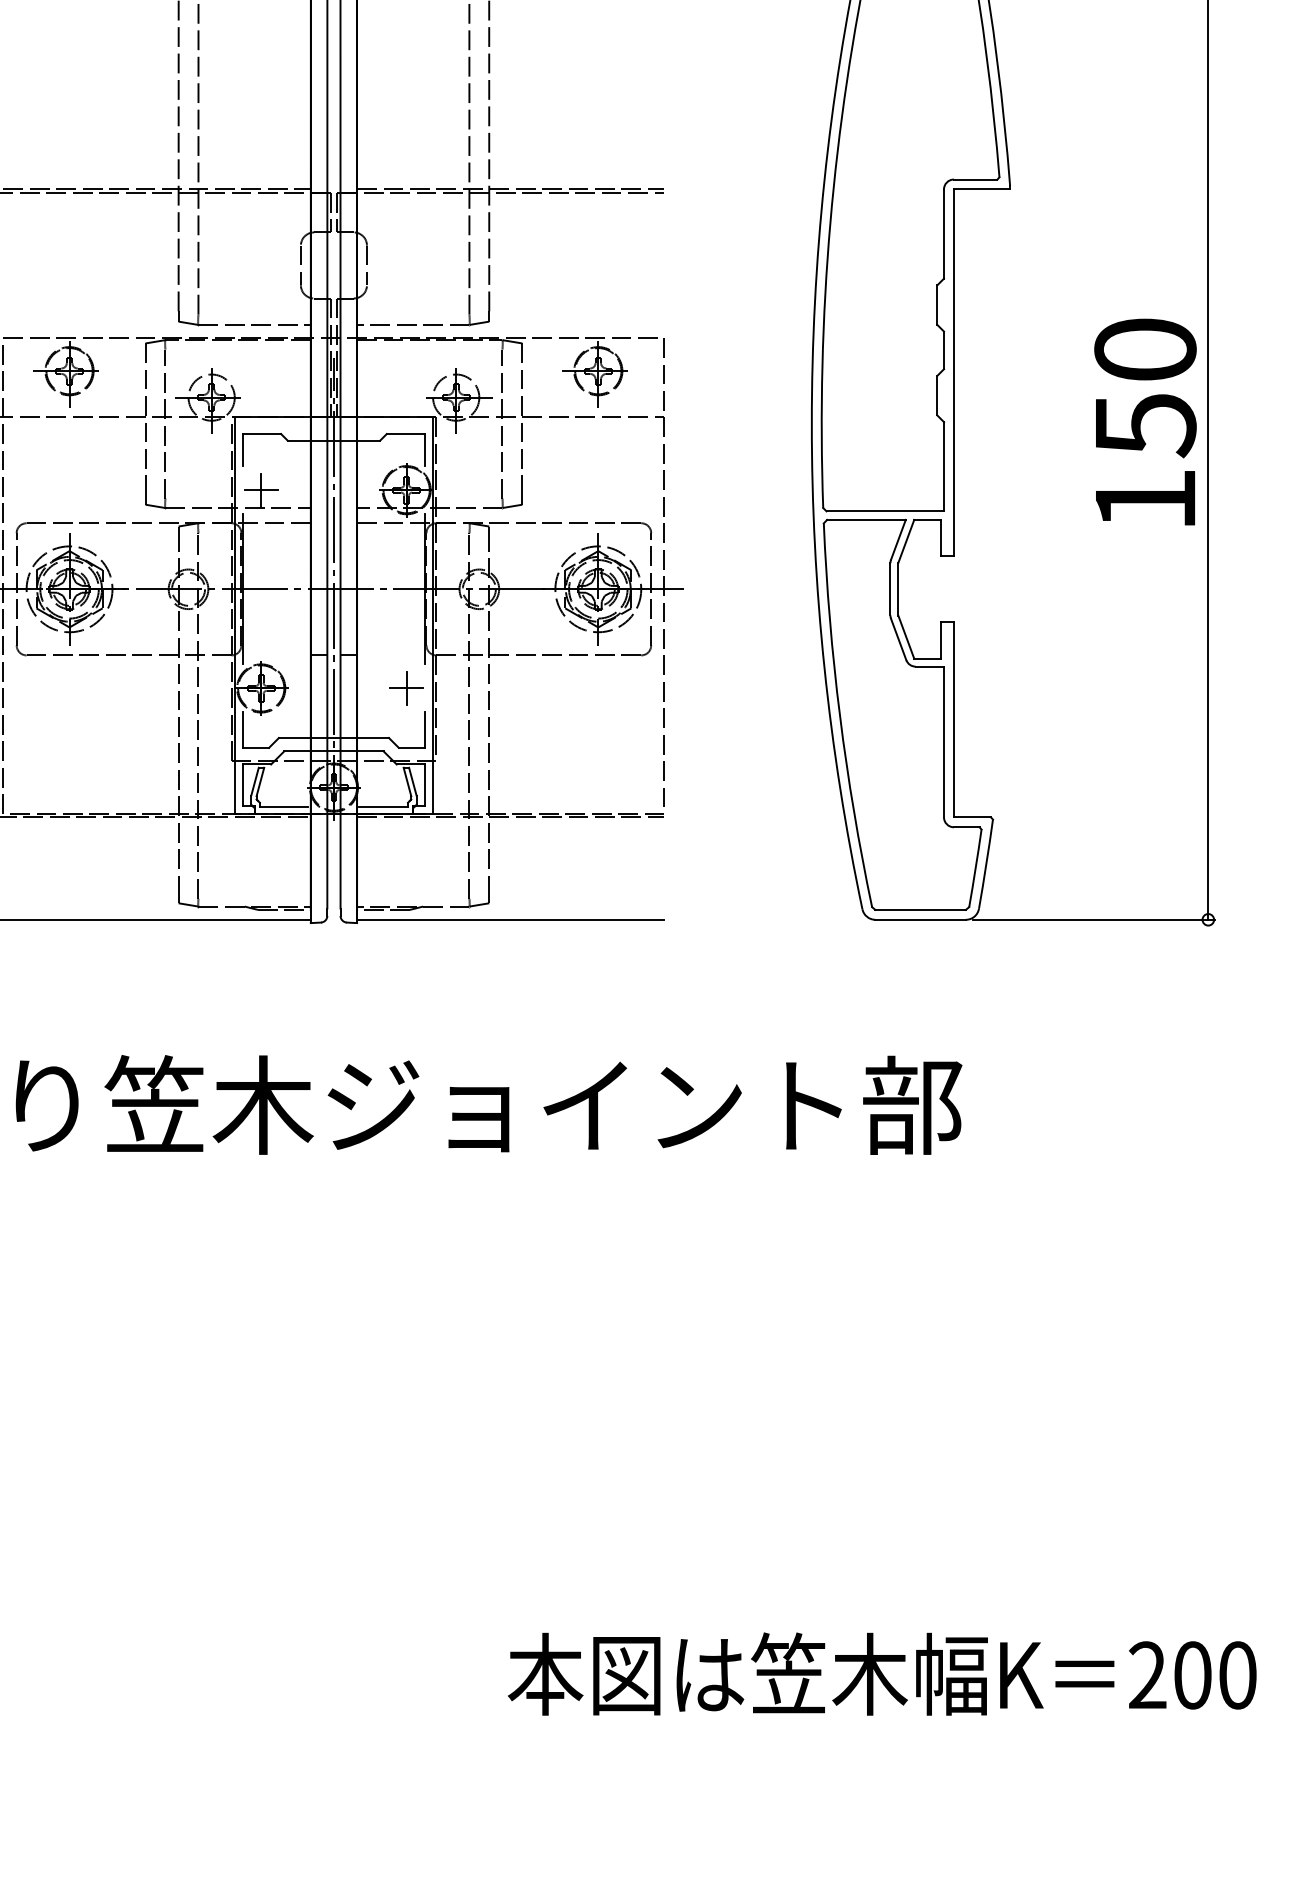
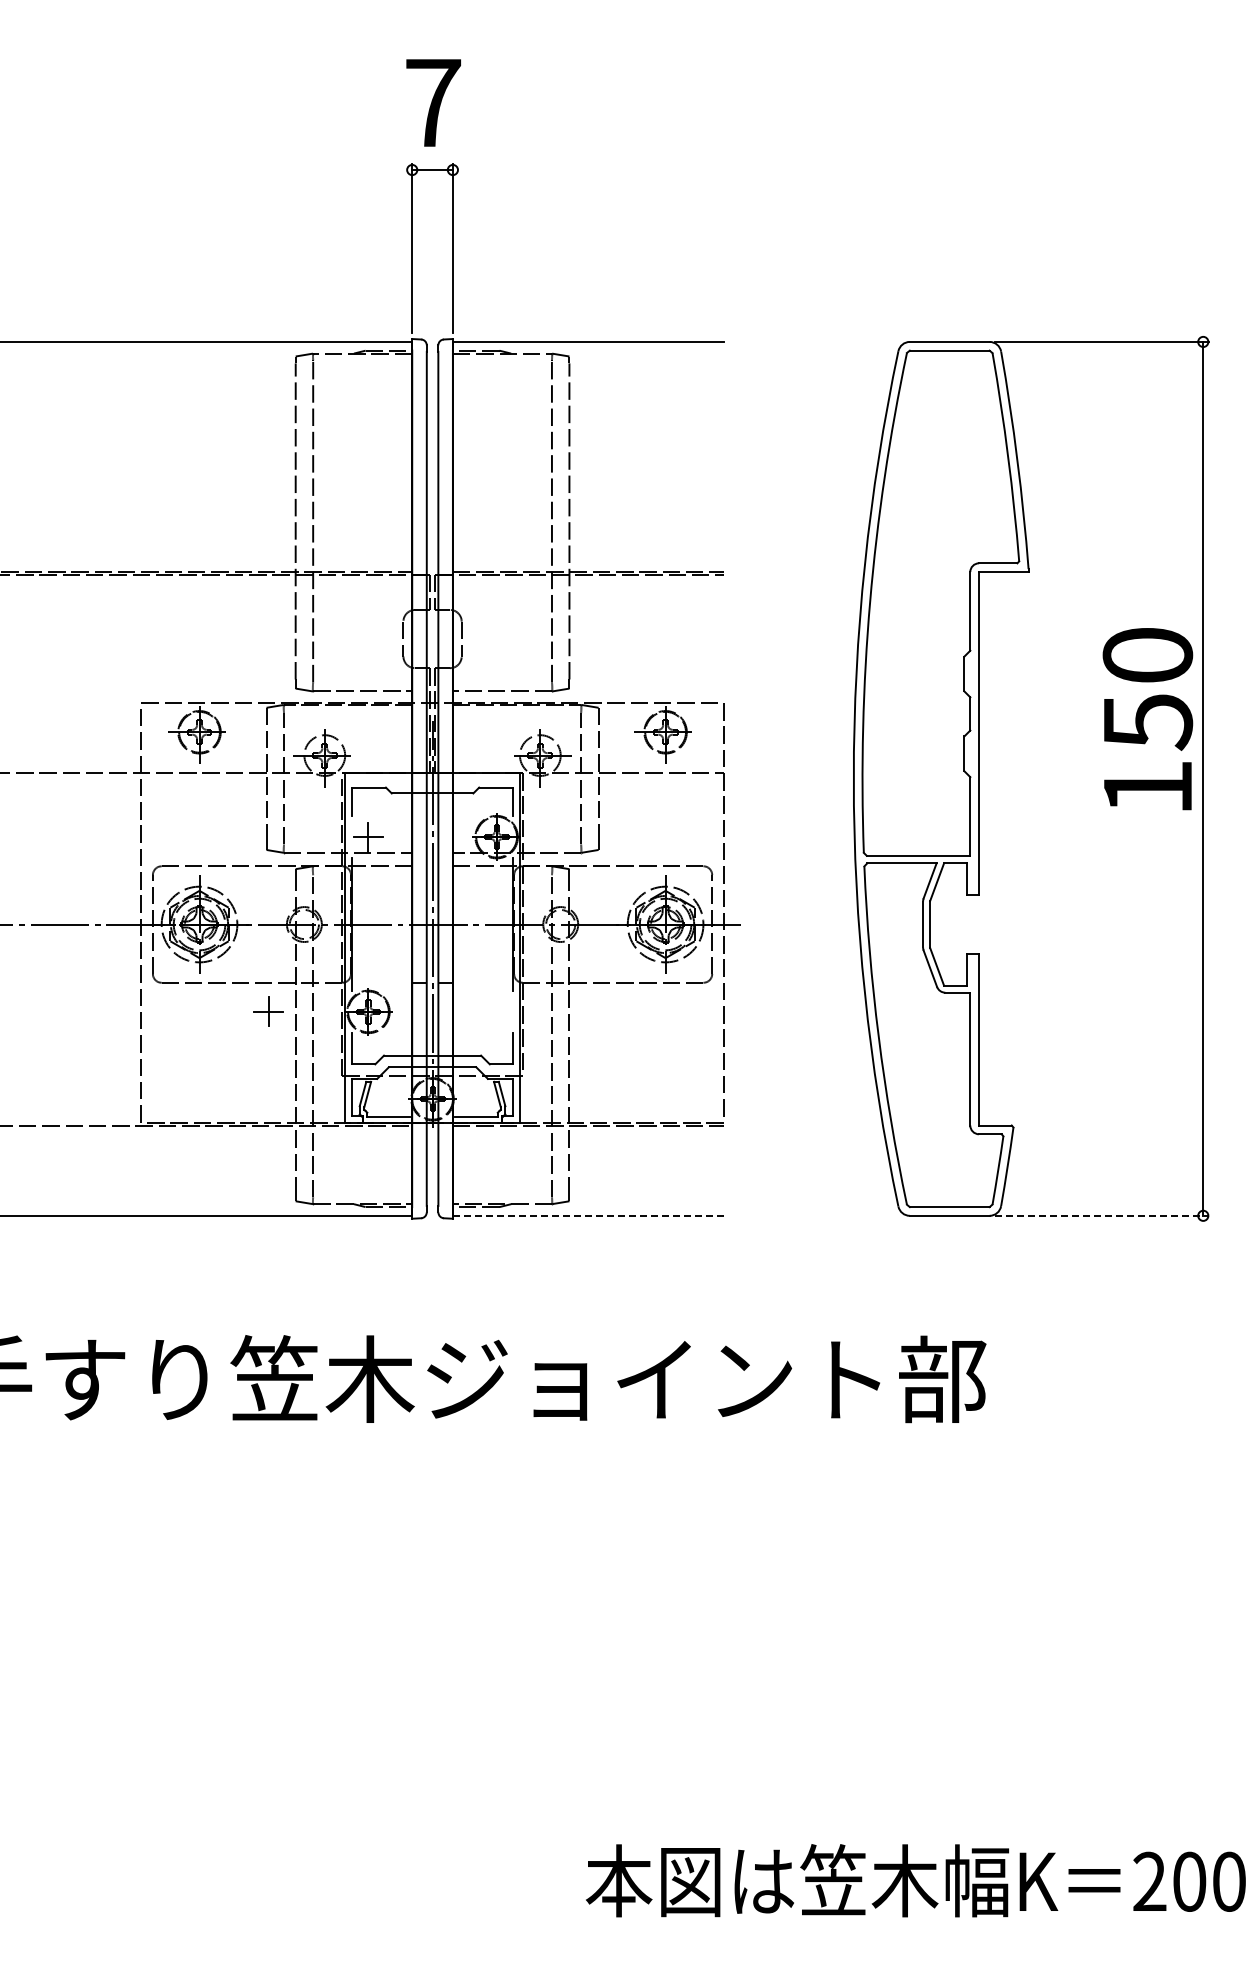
text: (1145, 422) -> (1147, 719), moved
part: (406, 687) -> (268, 1011), moved
line: (510, 919) -> (588, 1215), solid -> dashed
line: (1093, 919) -> (1102, 1215), solid -> dashed

